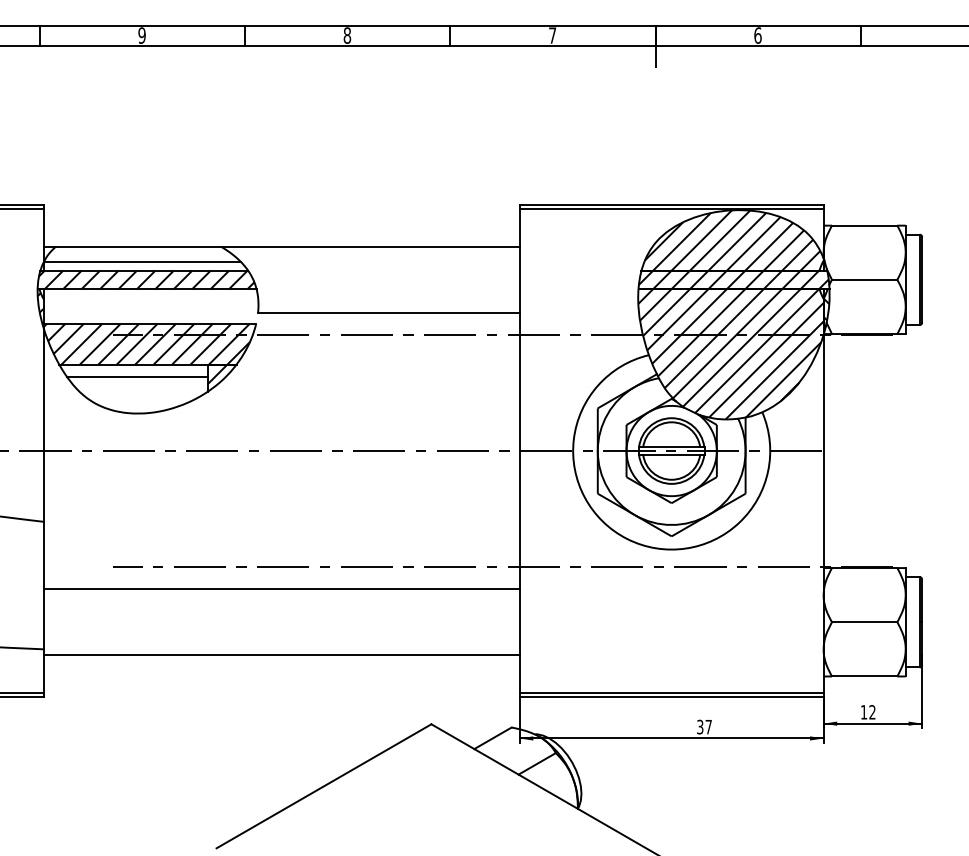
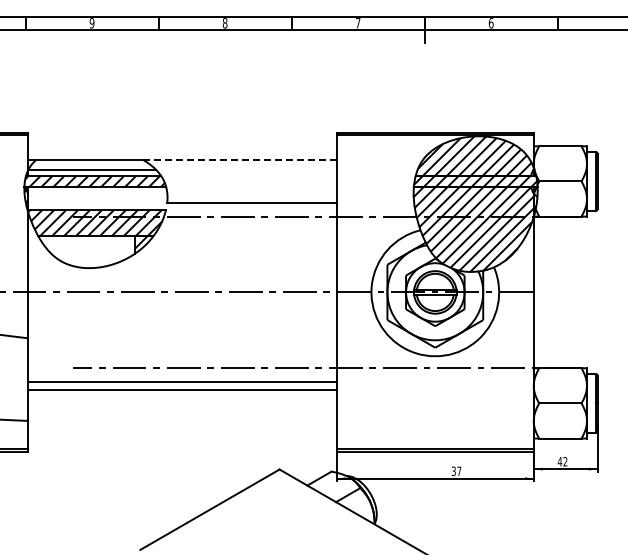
line: (371, 247) -> (240, 160), solid -> dashed
line: (136, 377) -> (88, 244), removed
line: (281, 654) -> (182, 389), moved
text: (863, 711) -> (559, 461), 12 -> 42

